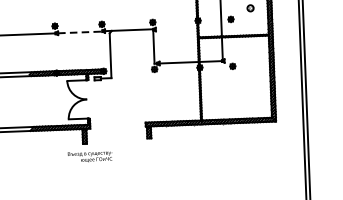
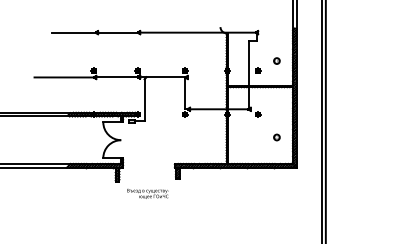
line: (80, 32) -> (117, 77), dashed -> solid
part: (253, 90) -> (276, 137), added
text: (89, 156) -> (147, 193), moved

